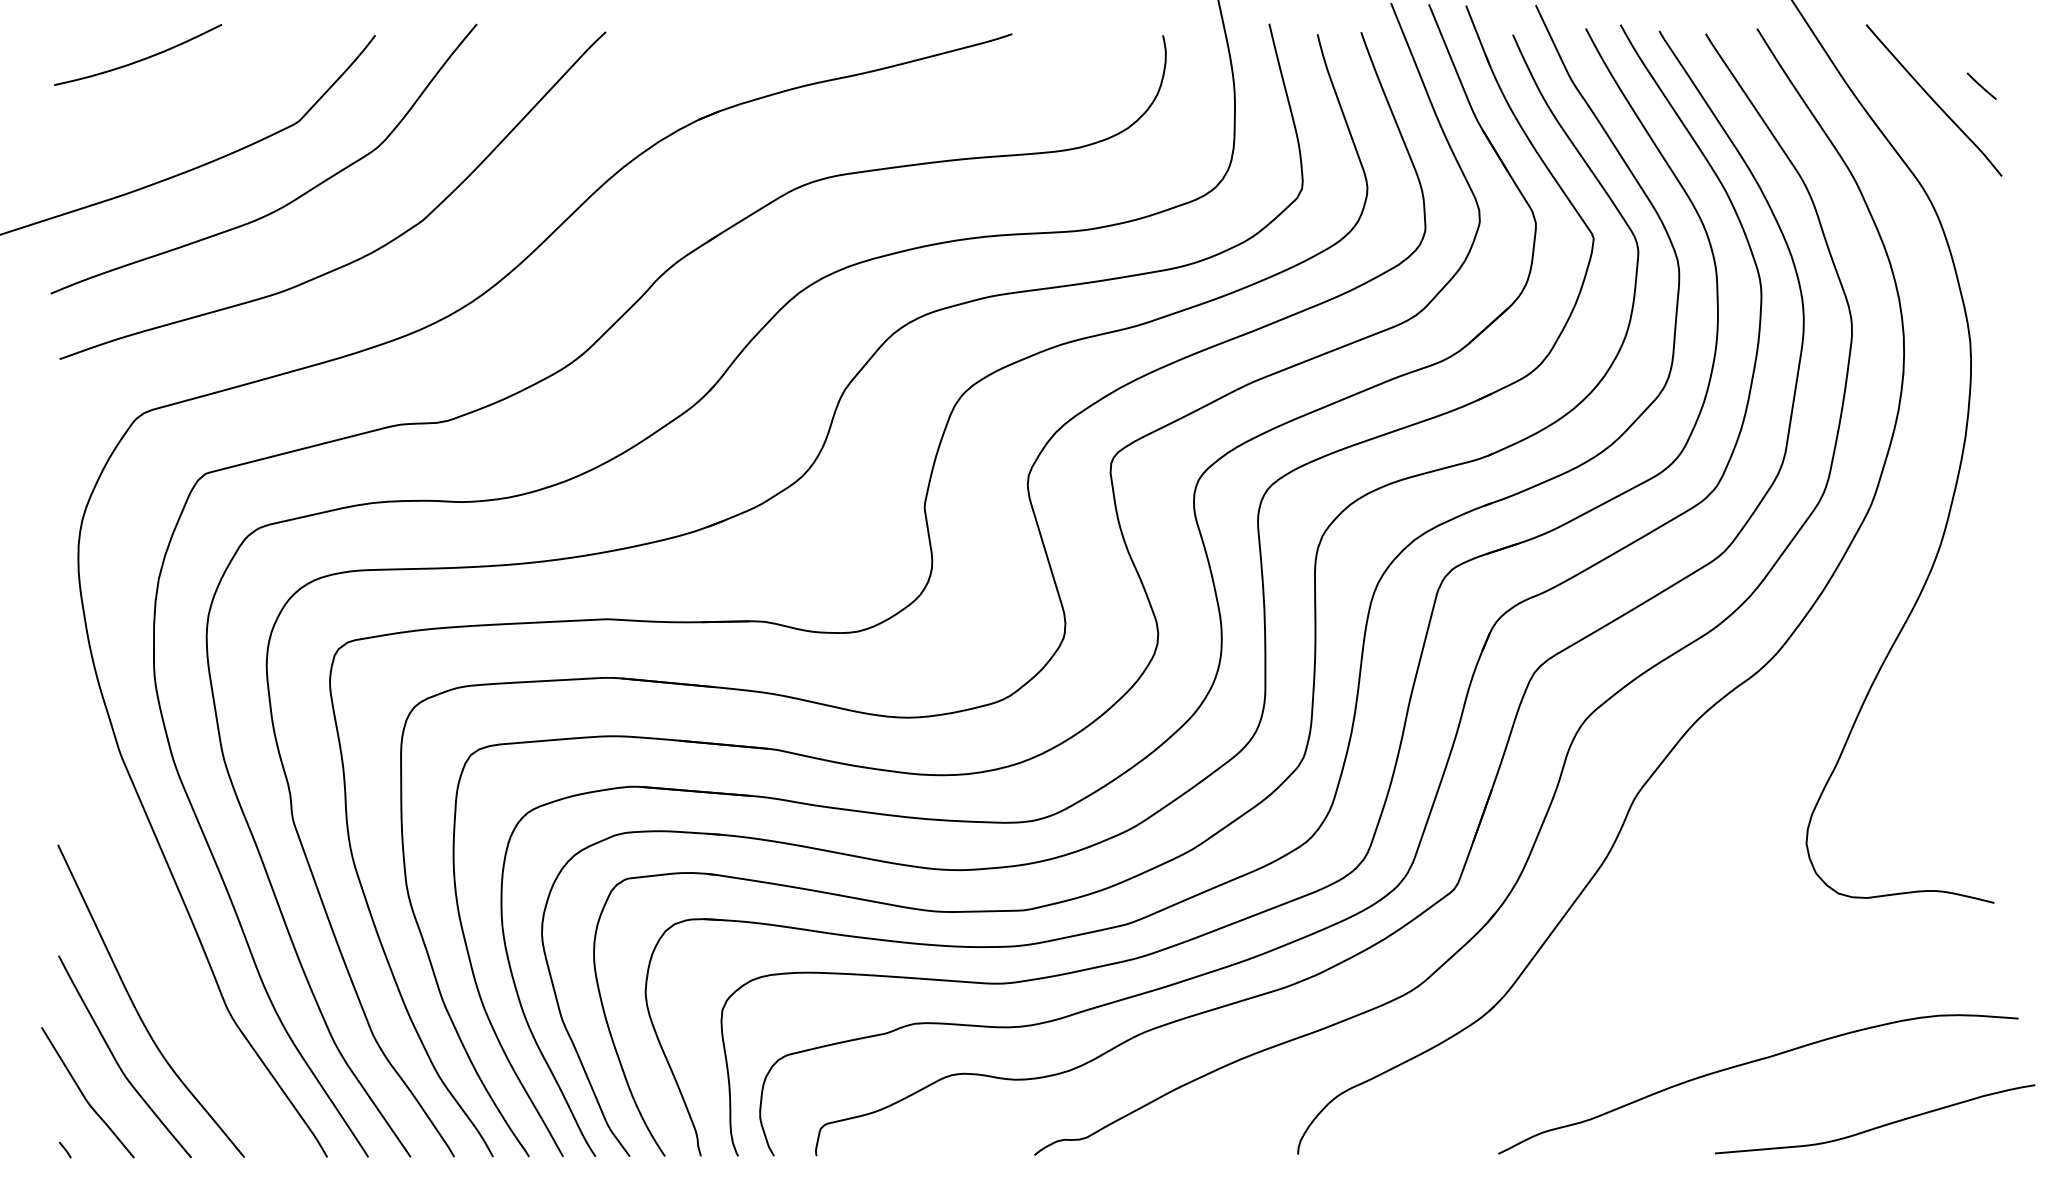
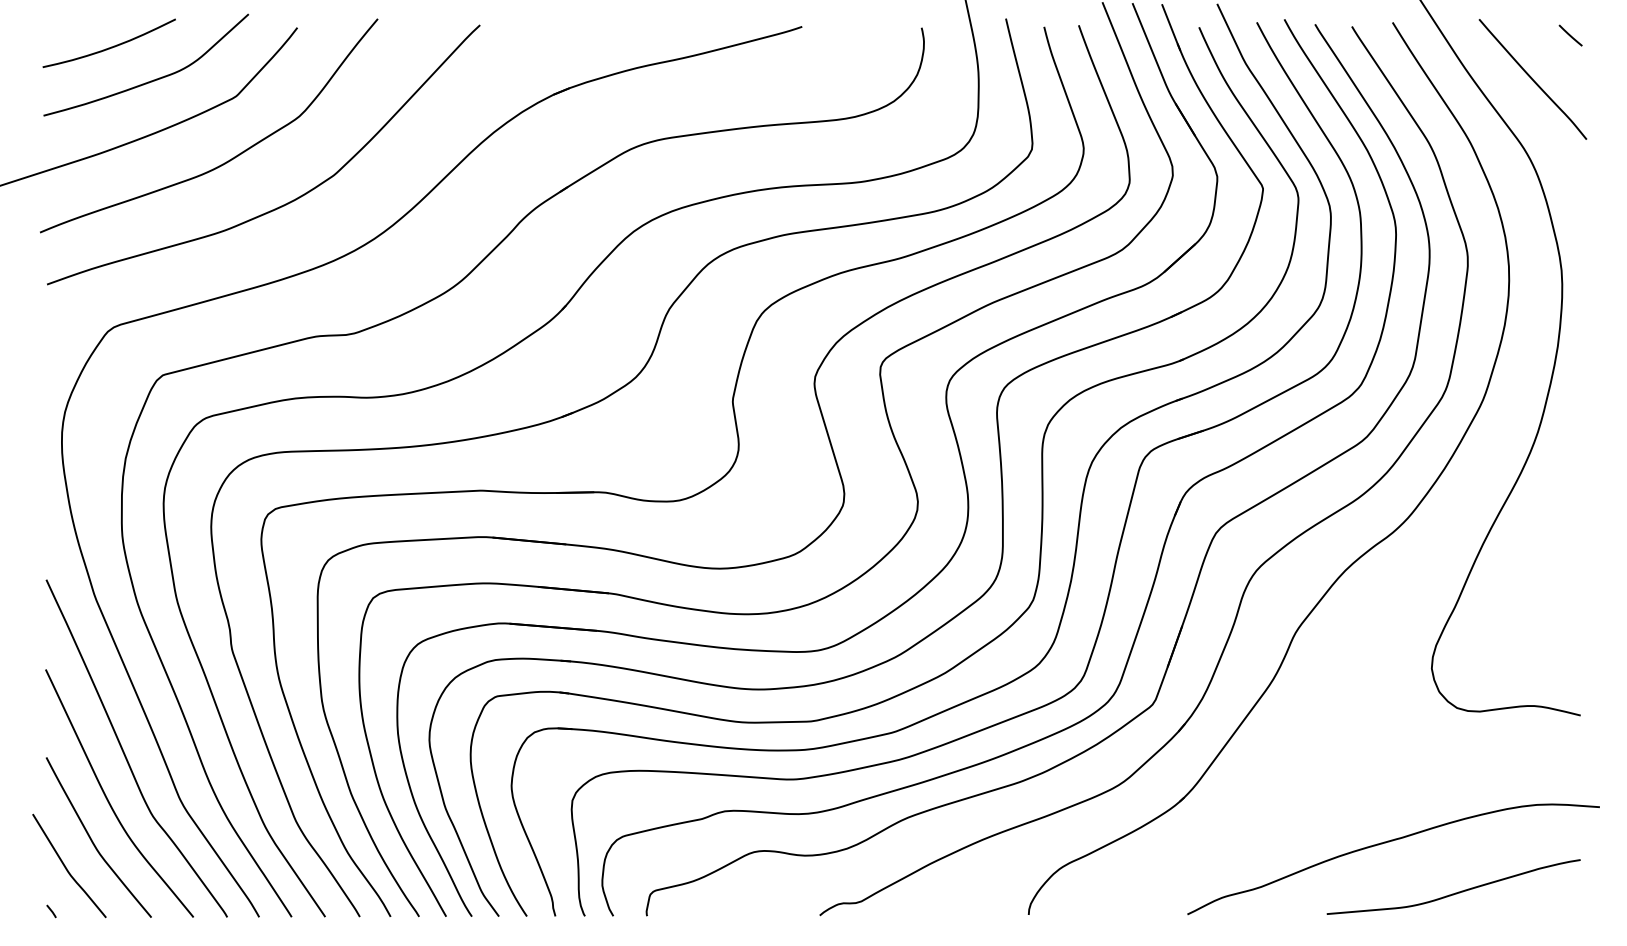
line: (1981, 85) -> (1570, 35), moved
curve: (192, 101) -> (152, 80), added
curve: (158, 951) -> (125, 754), added
curve: (1877, 1126) -> (1455, 892), moved

